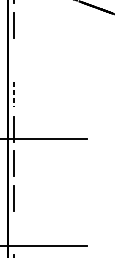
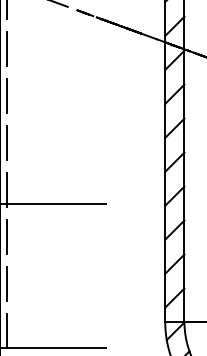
line: (13, 59) -> (7, 96), added
line: (13, 94) -> (7, 143), dashed -> solid
line: (13, 233) -> (7, 331), added

